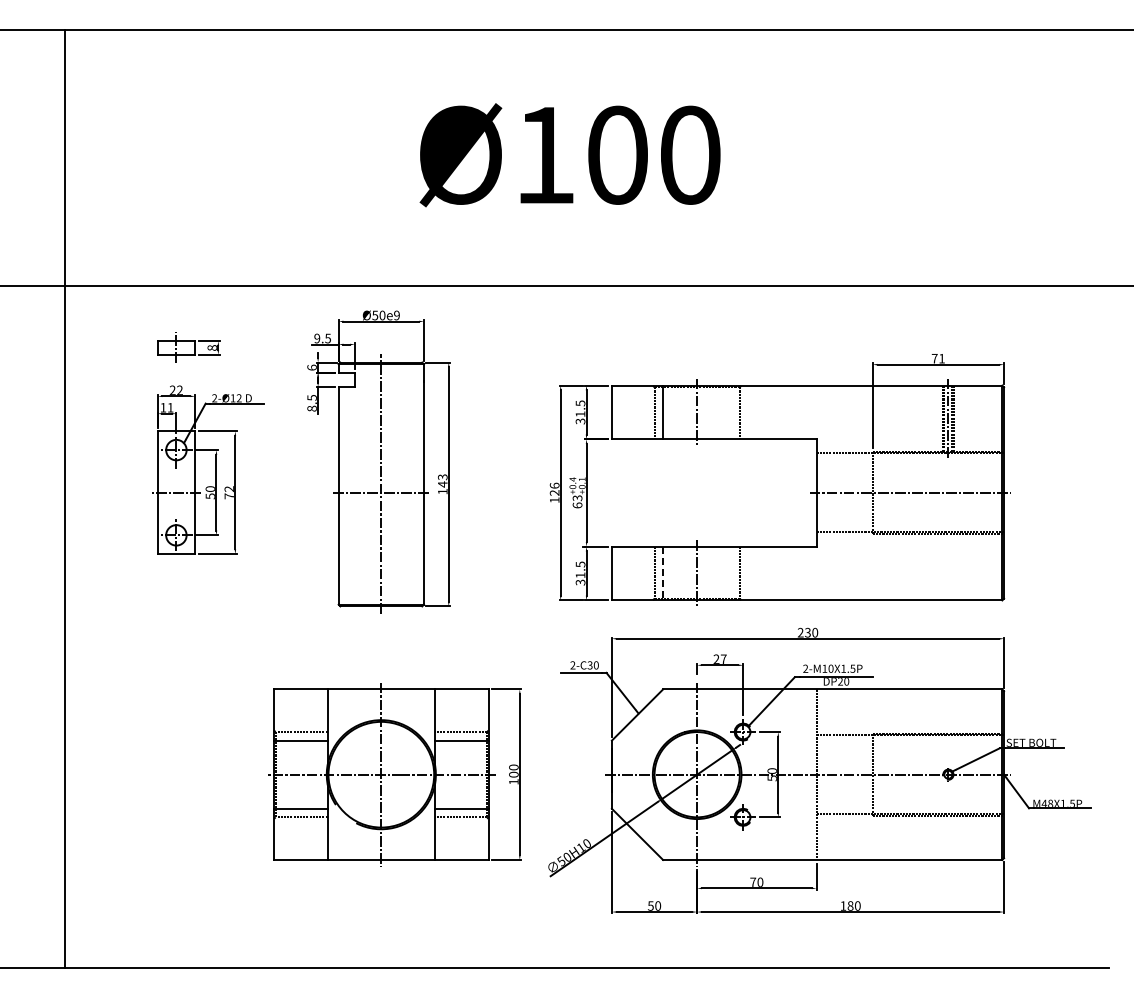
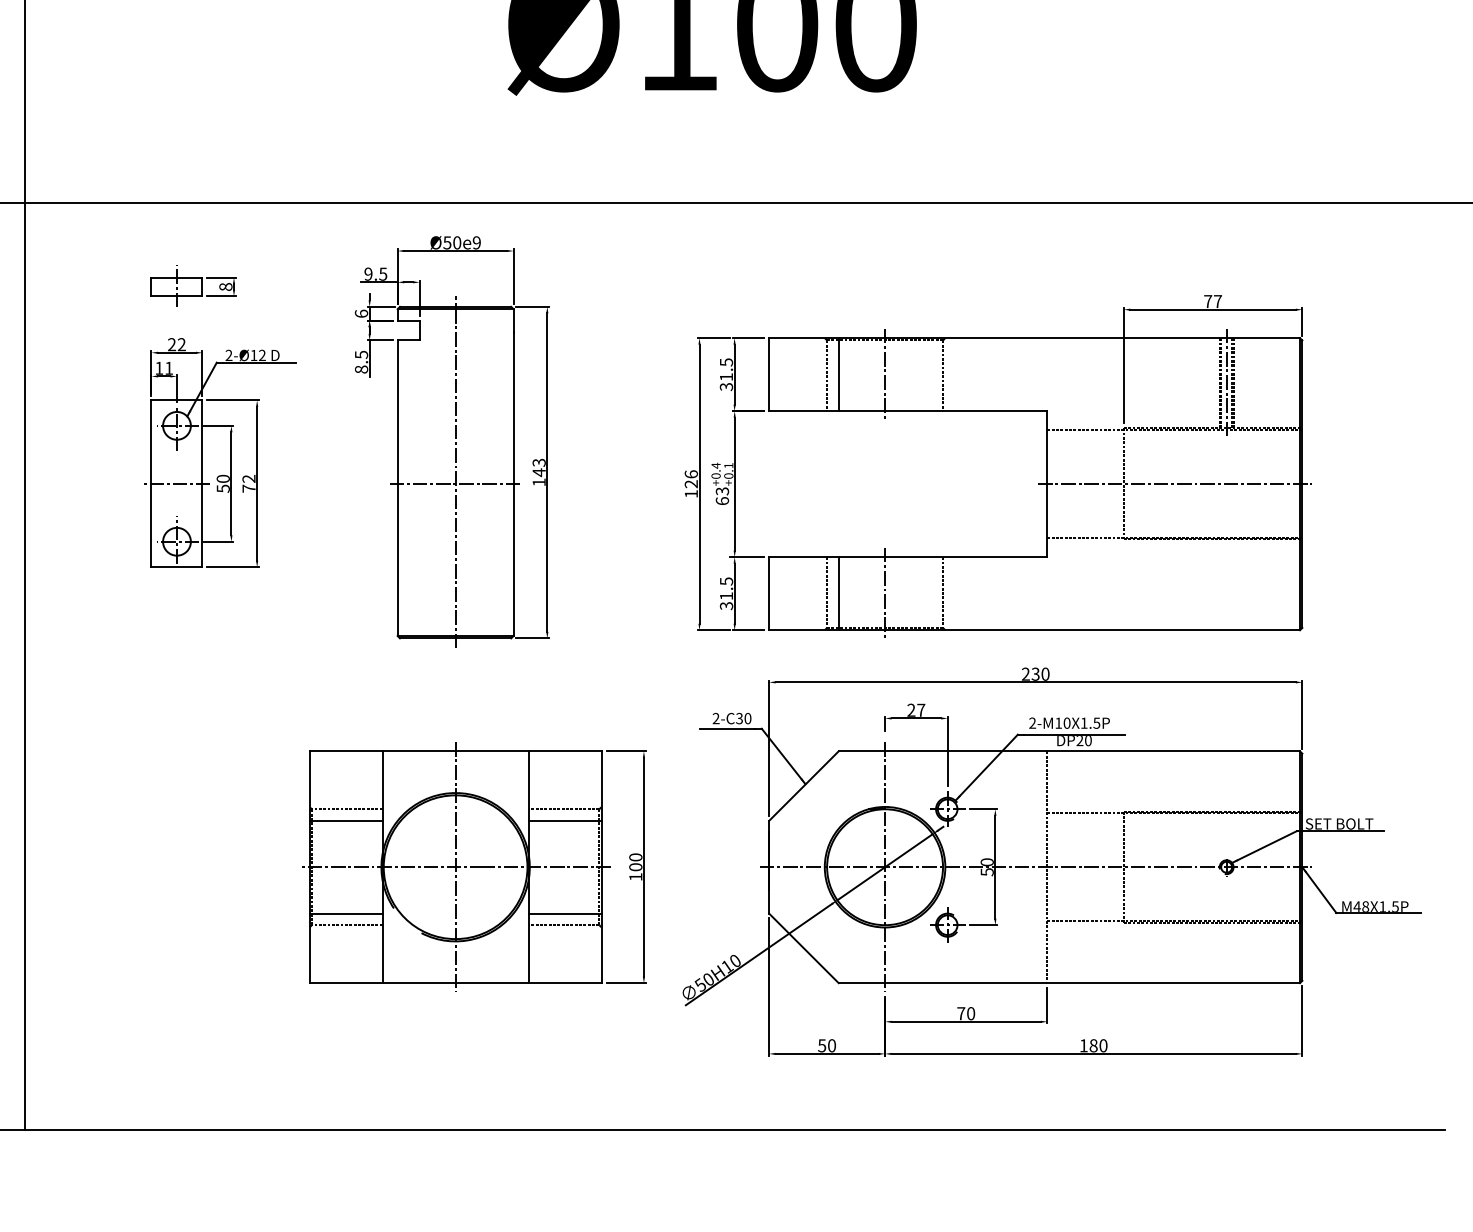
text: (941, 358) -> (1217, 301), 71 -> 77
line: (663, 573) -> (839, 593), dashed -> solid

